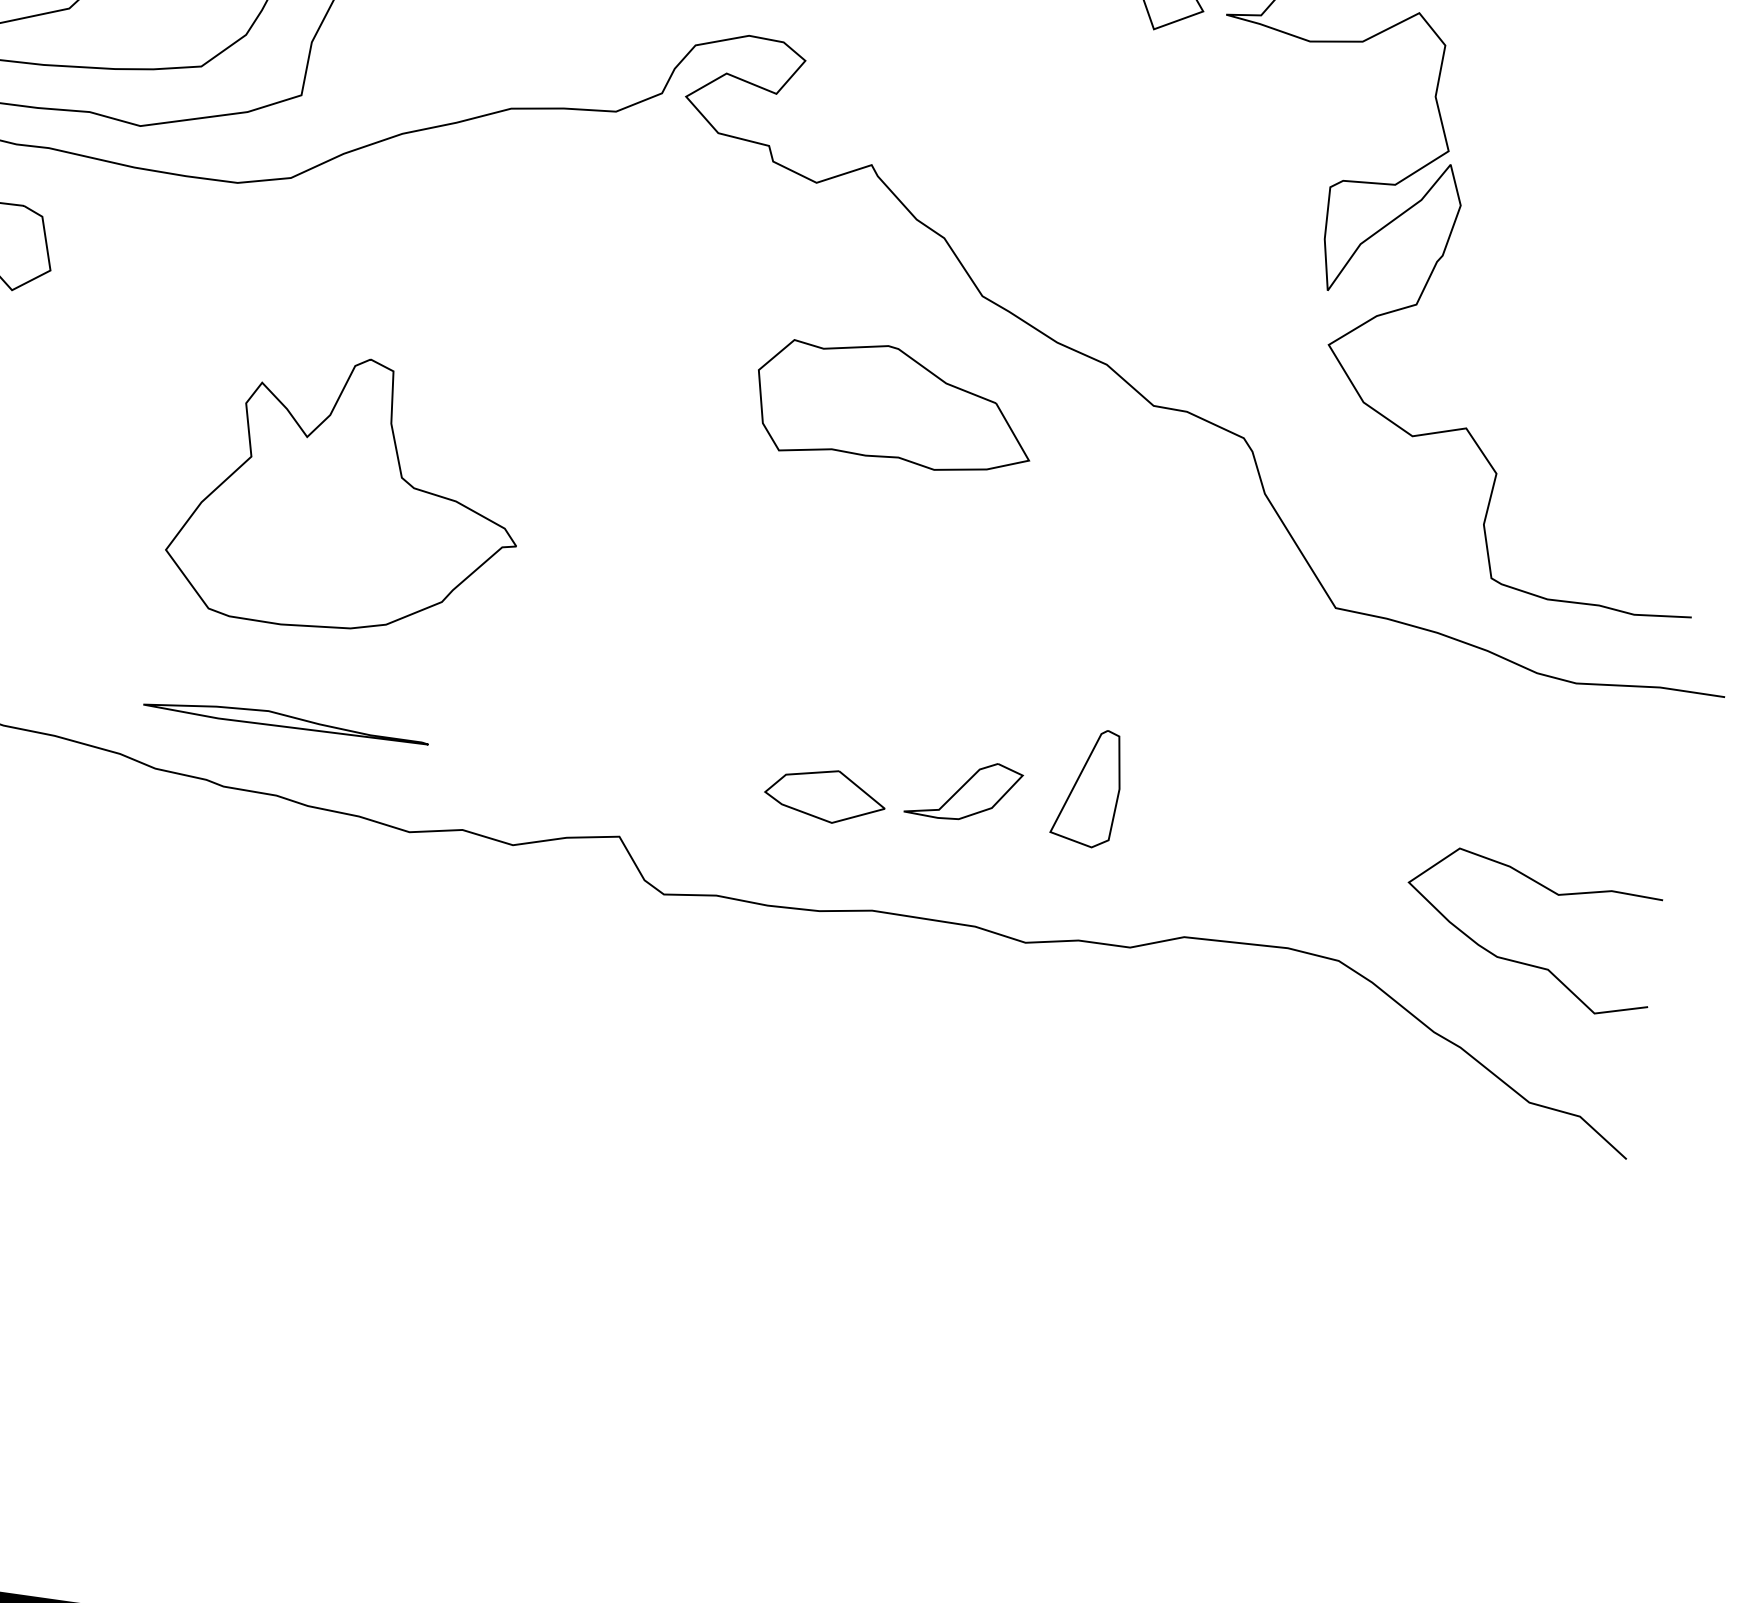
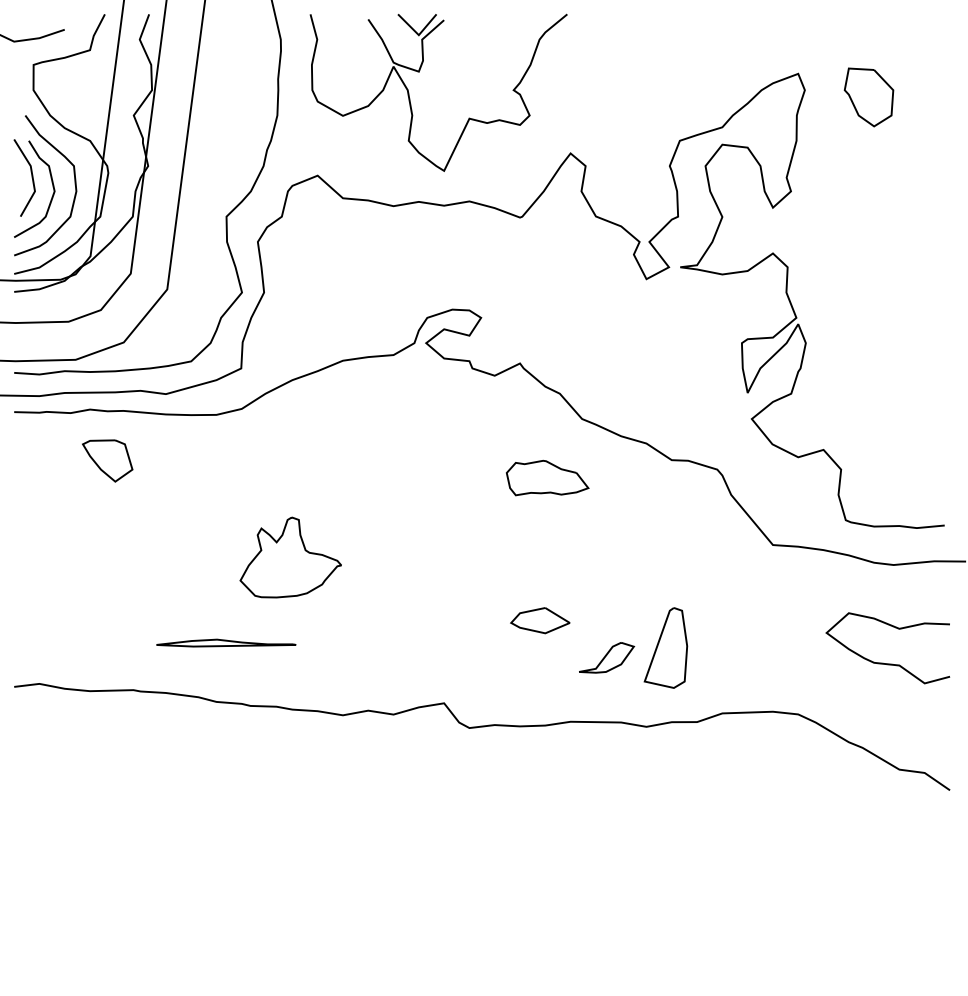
part: (895, 405) -> (547, 477), size x0.6
part: (347, 495) -> (290, 557), size x0.6
part: (287, 719) -> (226, 642), moved
part: (1089, 786) -> (666, 647), size x1.4
part: (825, 795) -> (540, 620), moved
curve: (1516, 959) -> (883, 662), moved

